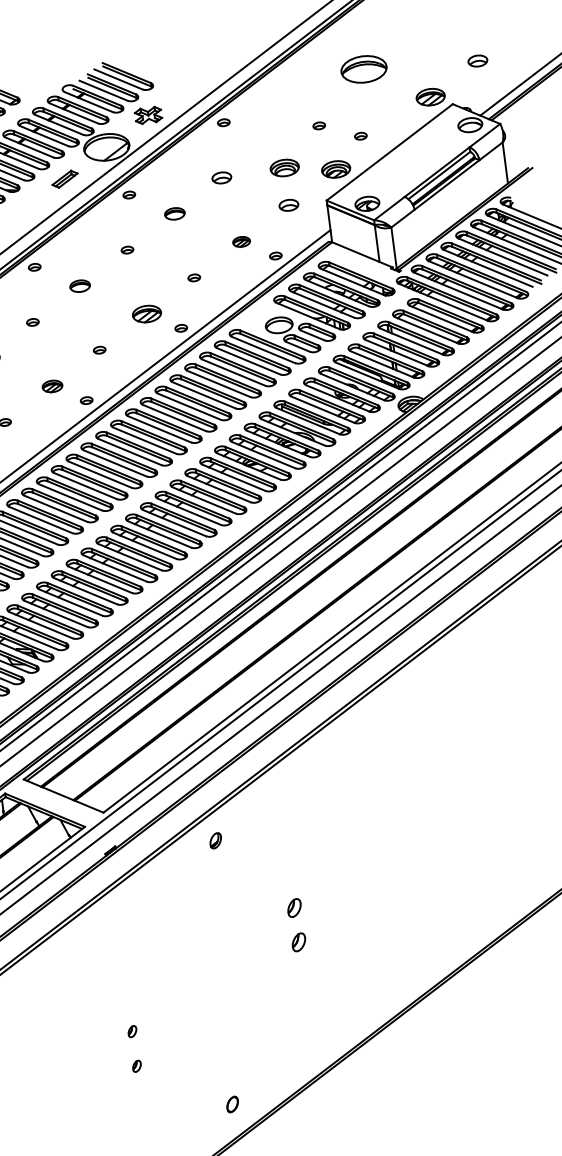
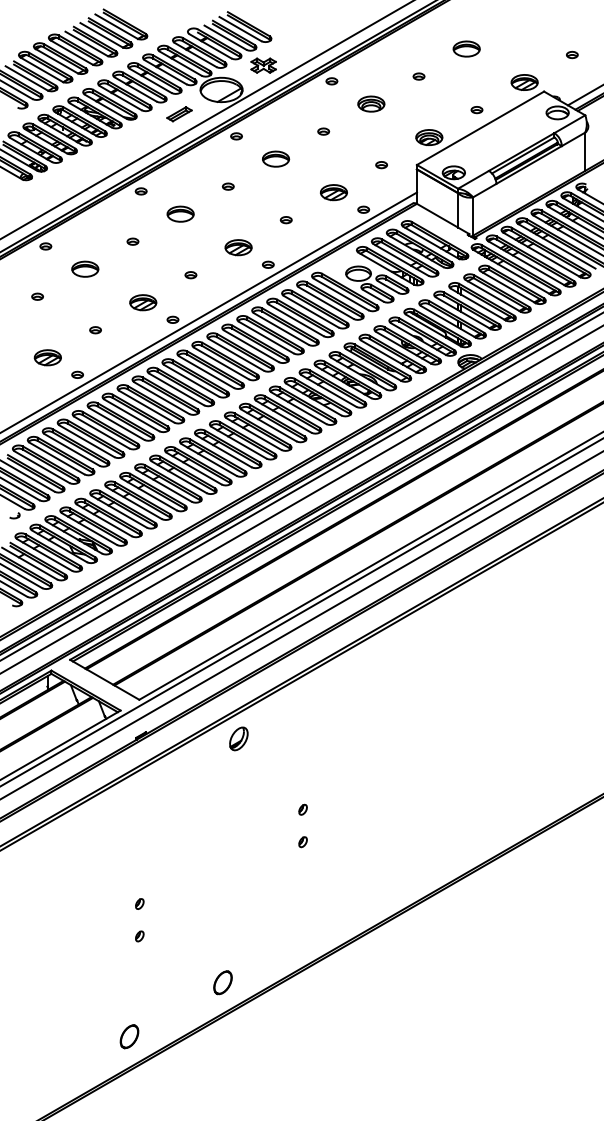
part: (478, 60) -> (572, 54), size x0.62
part: (363, 68) -> (466, 48), size x0.62
part: (318, 125) -> (418, 76), moved
part: (360, 136) -> (476, 110), moved
part: (284, 167) -> (371, 103), moved
part: (221, 177) -> (323, 131), size x0.62
part: (288, 206) -> (381, 165), size x0.62
part: (175, 213) -> (276, 158), size x1.43
part: (241, 241) -> (333, 192), size x1.67
part: (79, 285) -> (180, 213), size x1.43
part: (52, 386) -> (143, 302), size x1.43
part: (215, 840) -> (238, 738), size x1.67
part: (293, 907) -> (302, 809), size x0.62
part: (298, 942) -> (302, 842), size x0.62
part: (232, 1104) -> (222, 982), size x1.67

